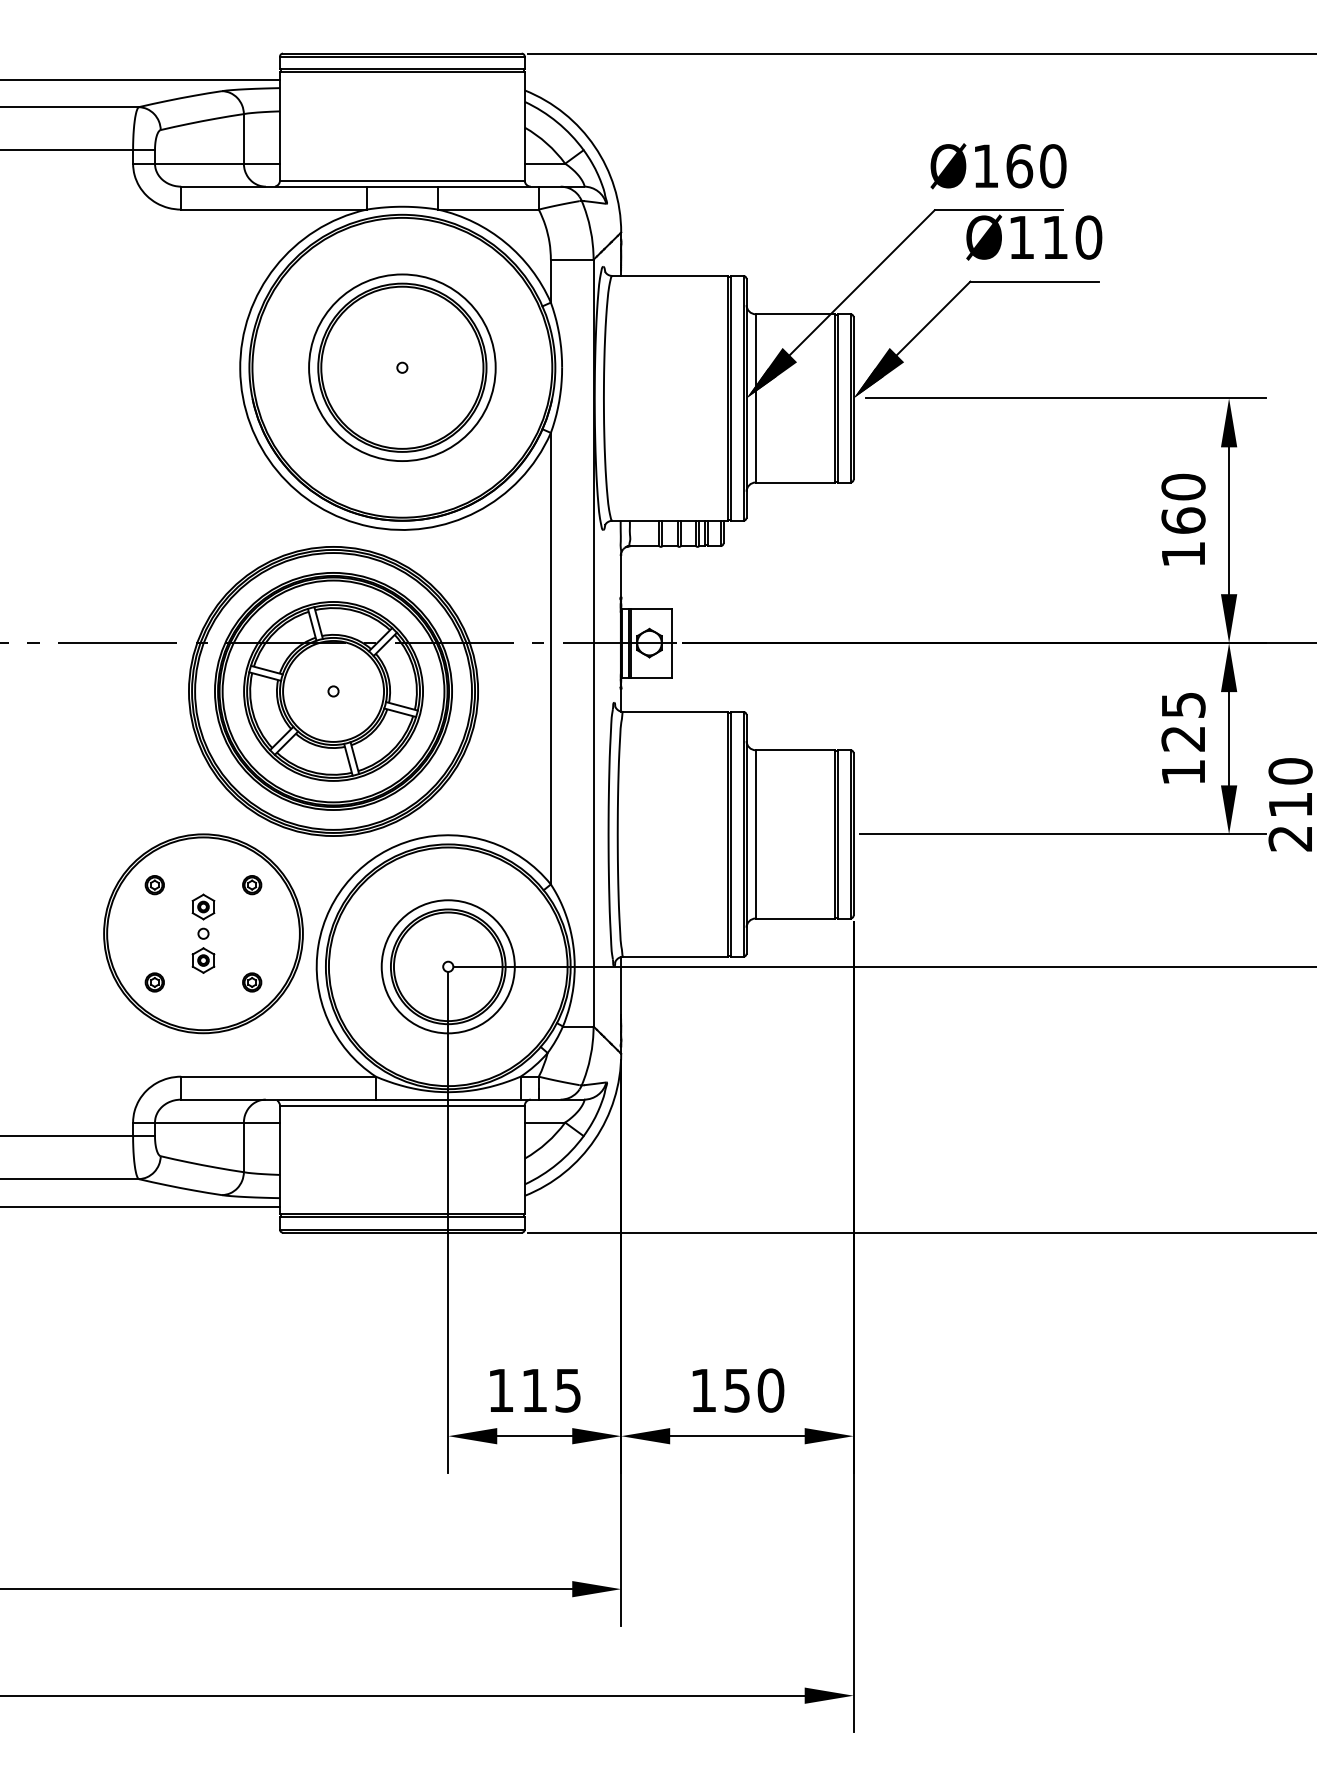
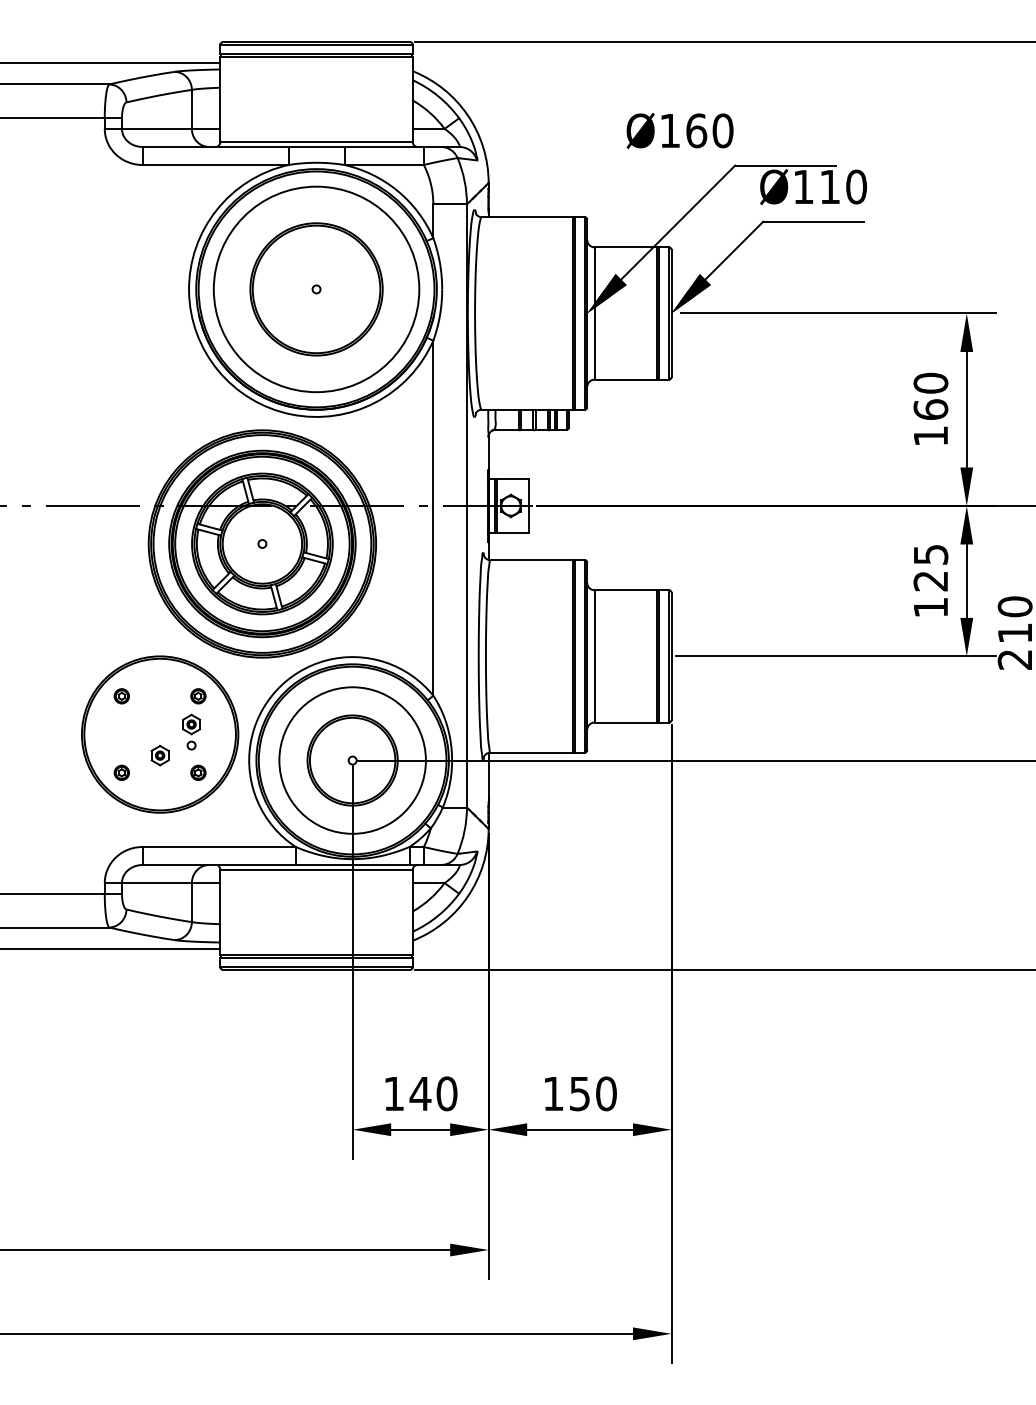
text: (998, 166) -> (680, 131), moved
circle: (402, 367) -> (316, 289), size x1.4
part: (203, 916) -> (191, 731), moved
circle: (447, 966) -> (352, 760), size x1.4
text: (550, 1390) -> (433, 1093), 115 -> 140

